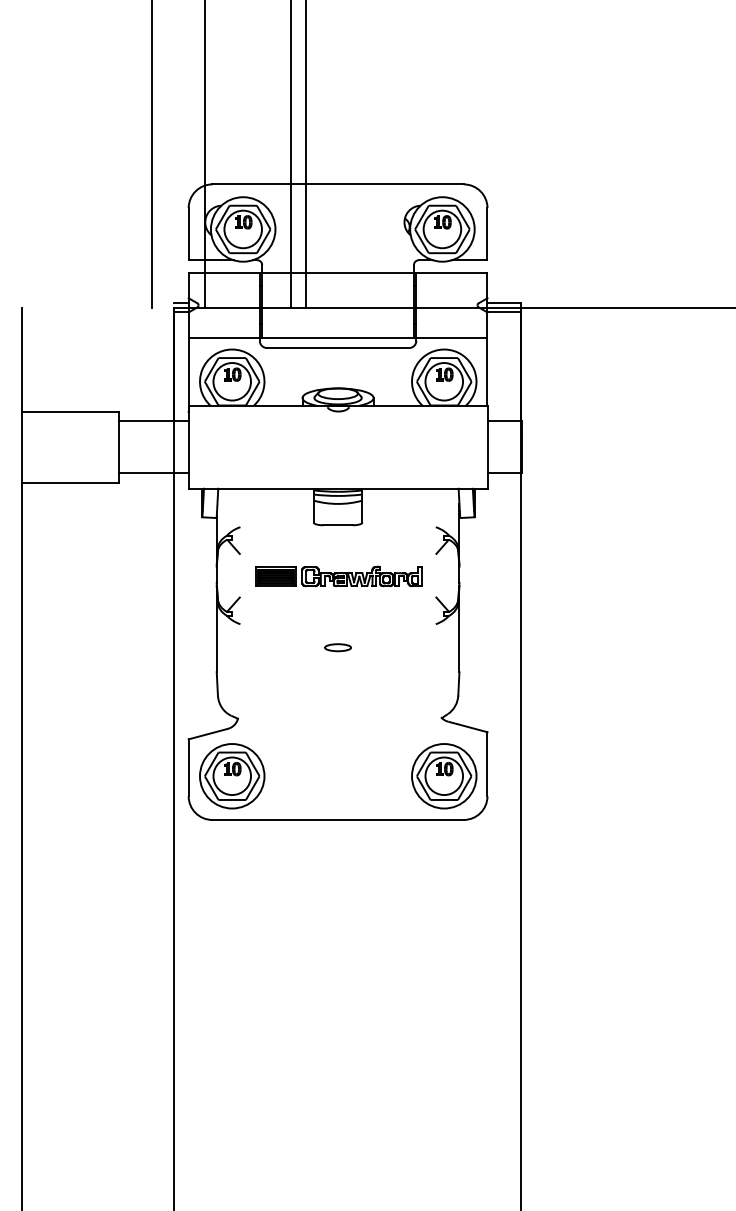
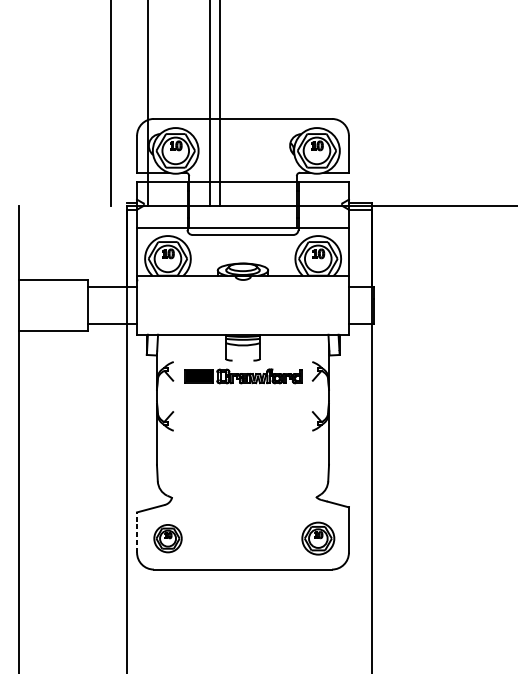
line: (337, 525) -> (242, 360), removed
part: (338, 576) -> (243, 376), moved
part: (337, 647) -> (242, 447), removed
line: (188, 767) -> (136, 532), solid -> dashed
part: (232, 776) -> (168, 538), size x0.6
part: (444, 776) -> (318, 538), size x0.7

